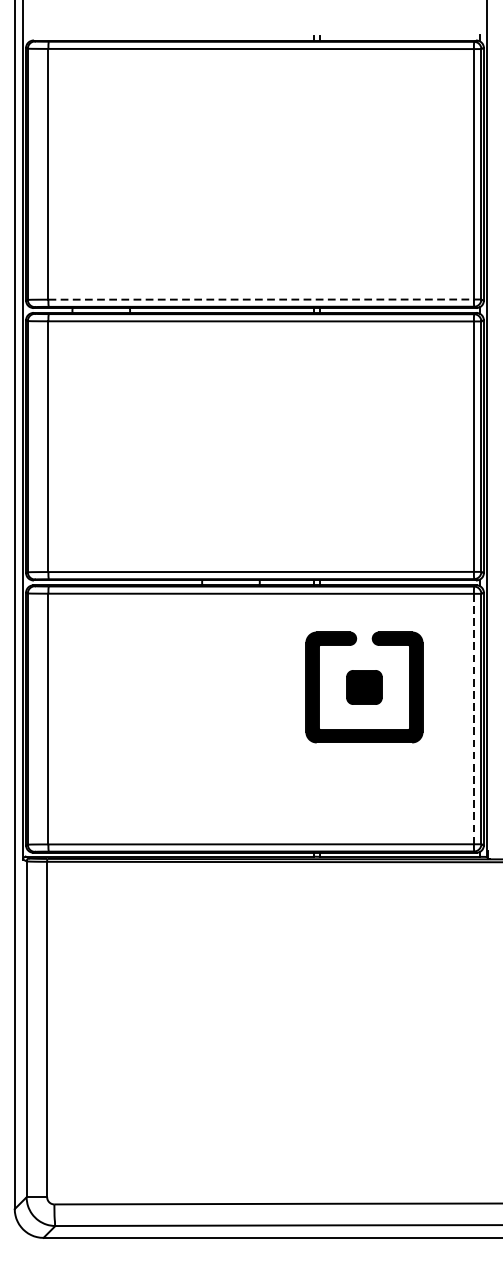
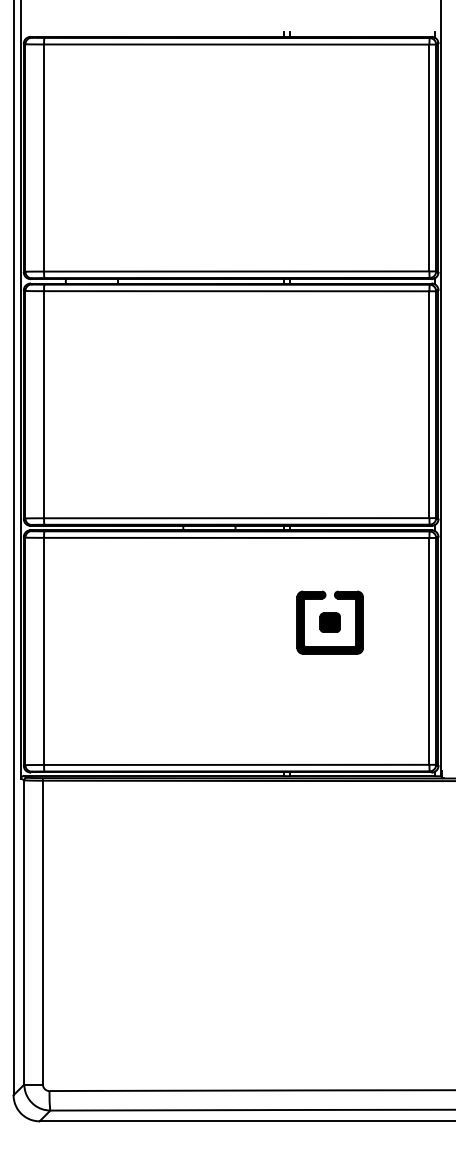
line: (264, 299) -> (239, 271), dashed -> solid
part: (363, 687) -> (329, 622), size x0.62
line: (473, 719) -> (429, 651), dashed -> solid

